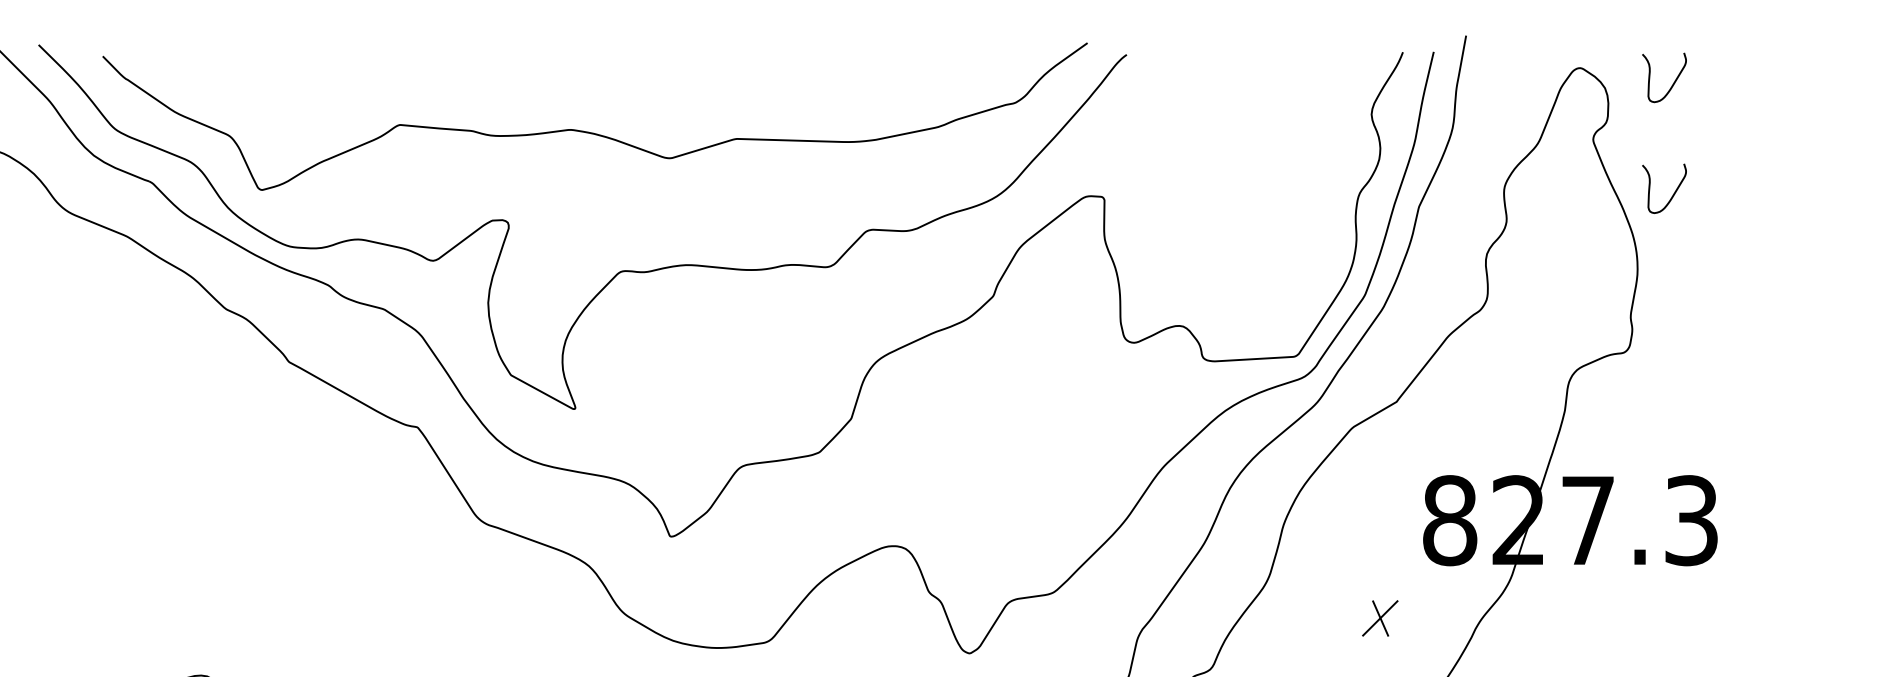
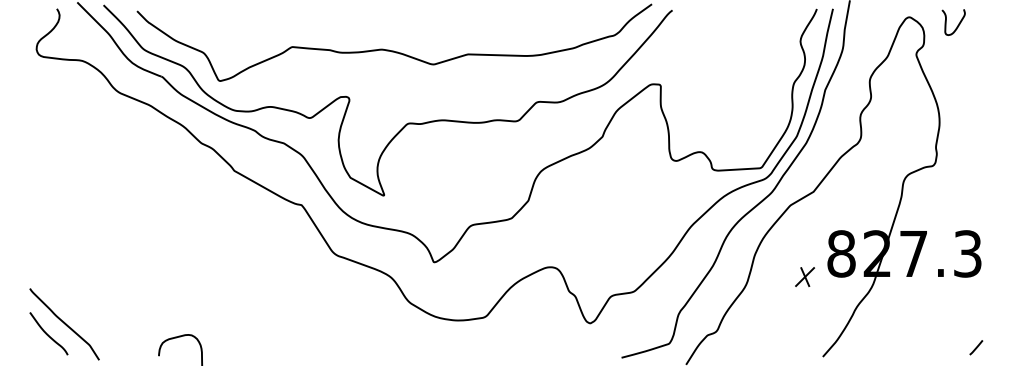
curve: (1671, 194) -> (957, 83), removed
part: (1379, 617) -> (804, 276), moved

